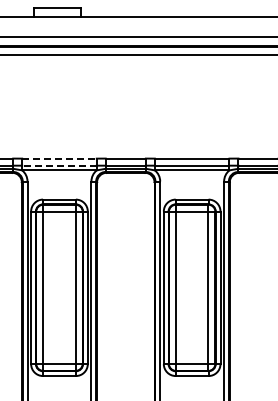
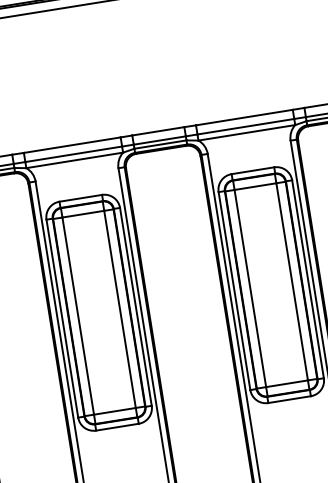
line: (59, 158) -> (72, 144), dashed -> solid
line: (58, 165) -> (72, 154), dashed -> solid

